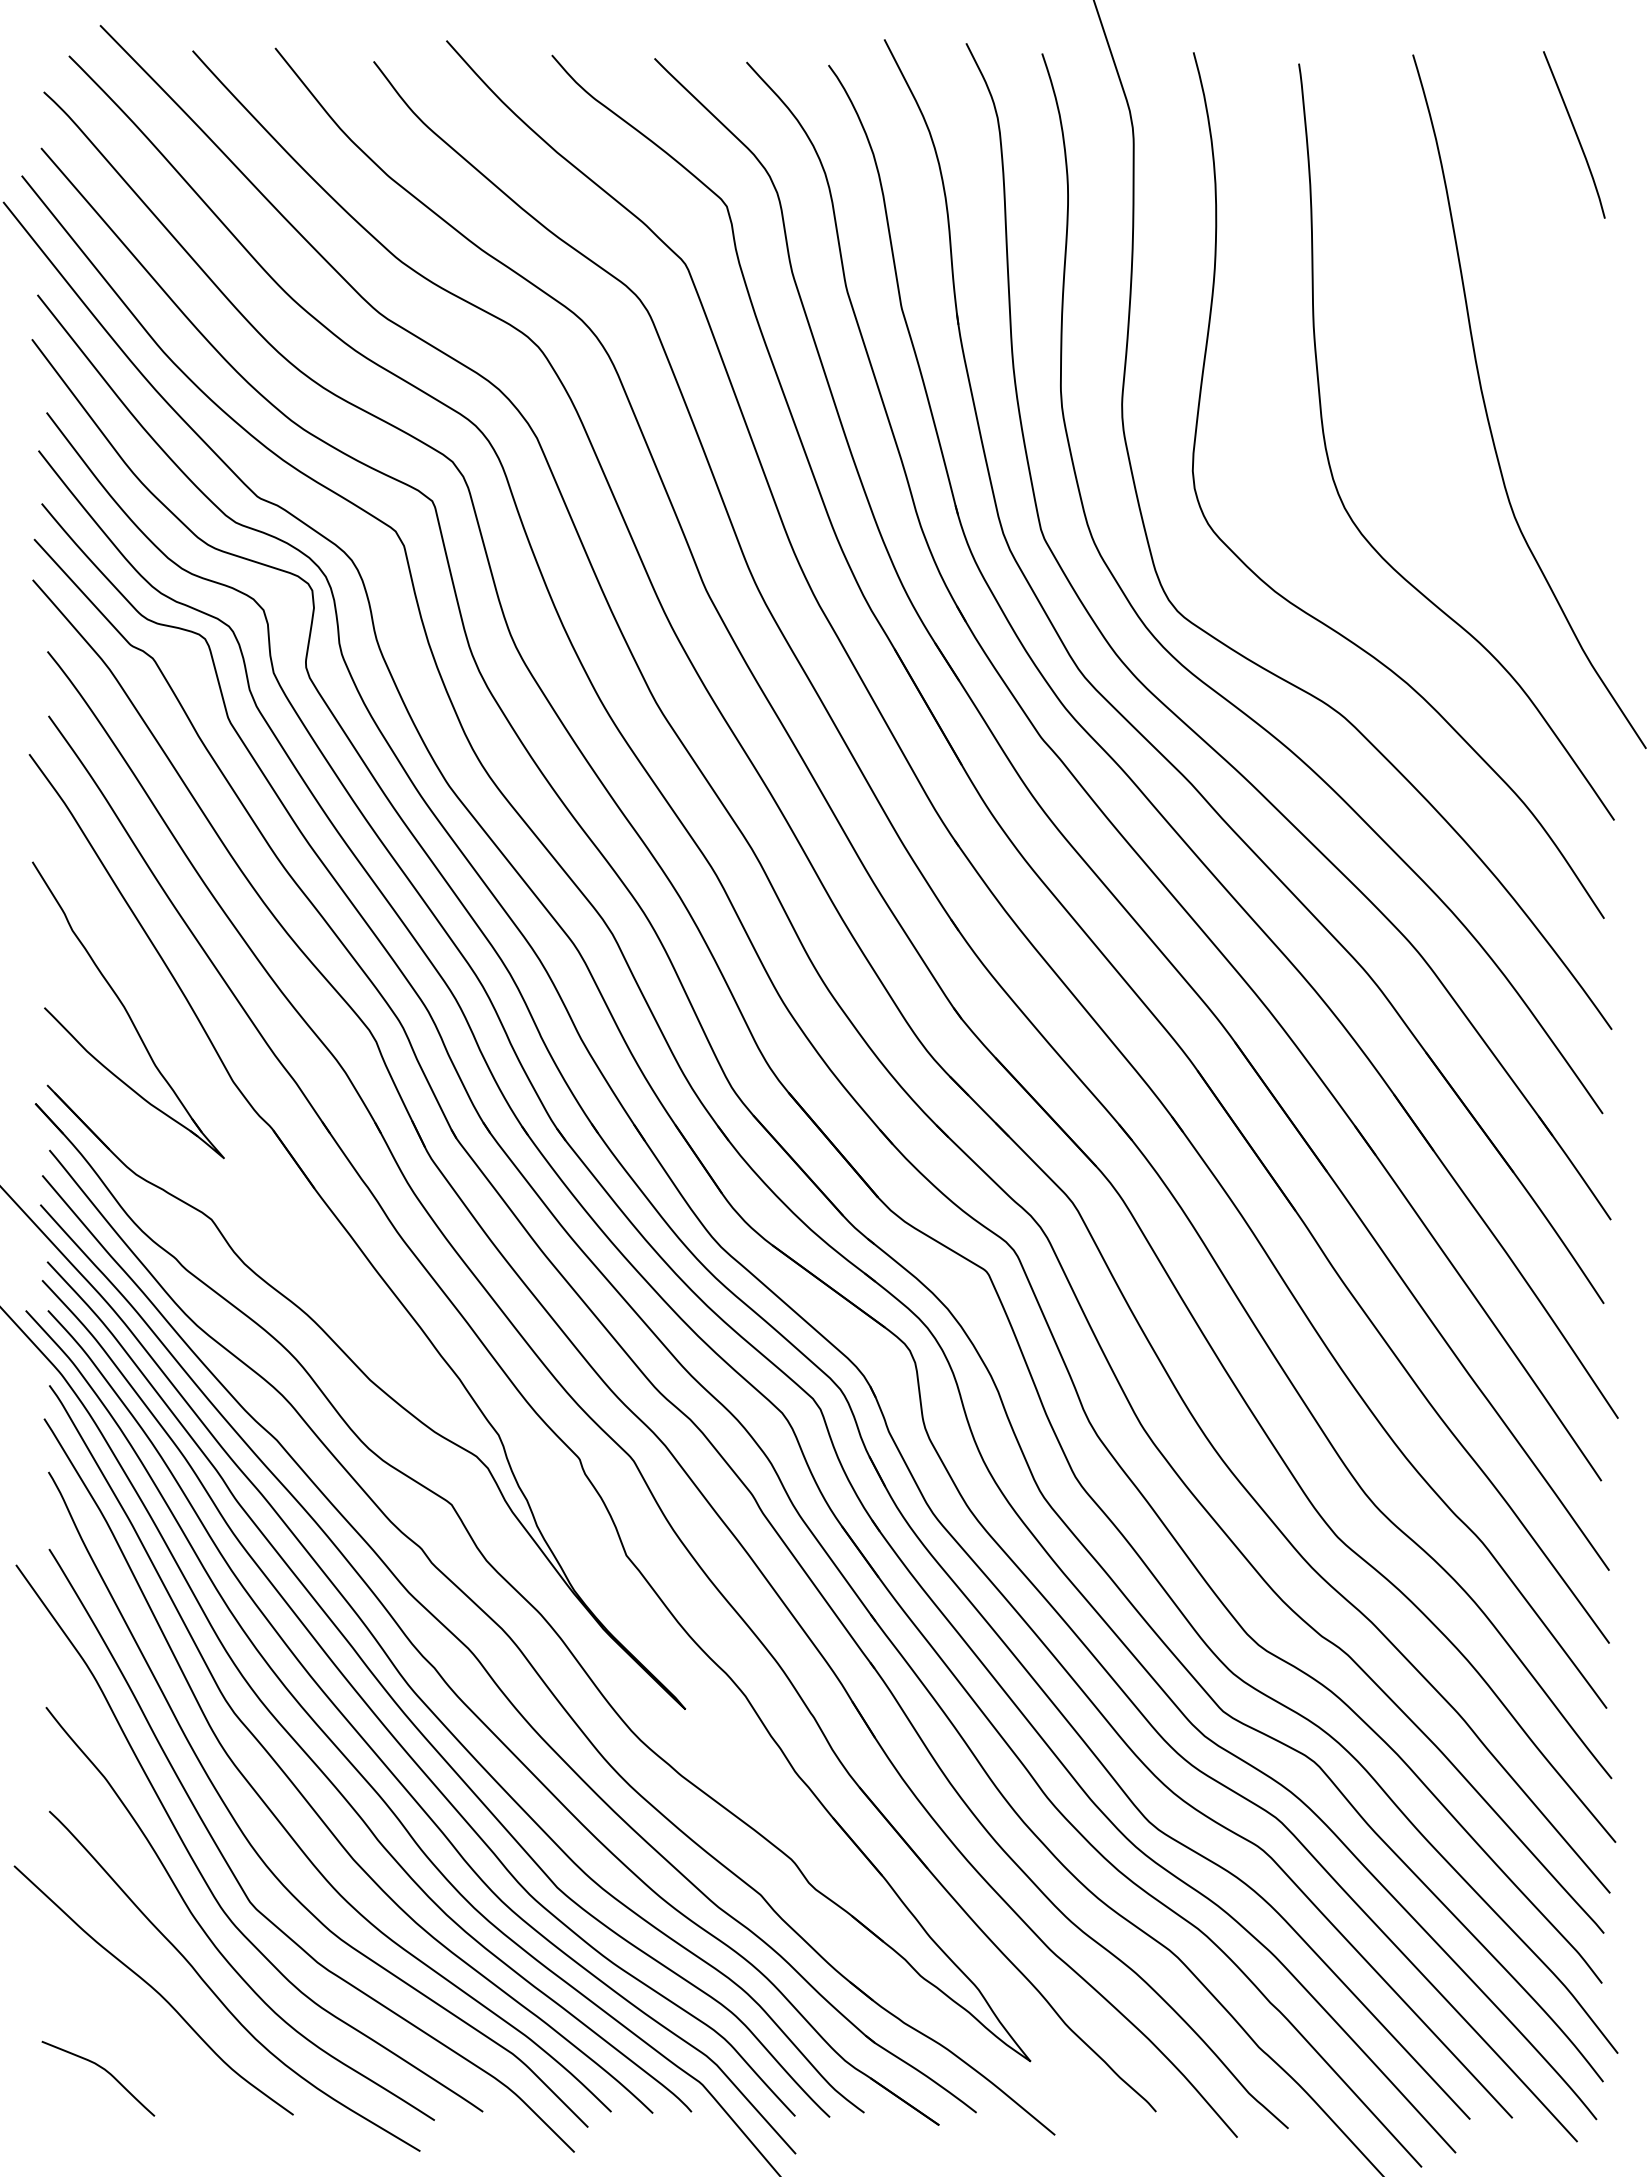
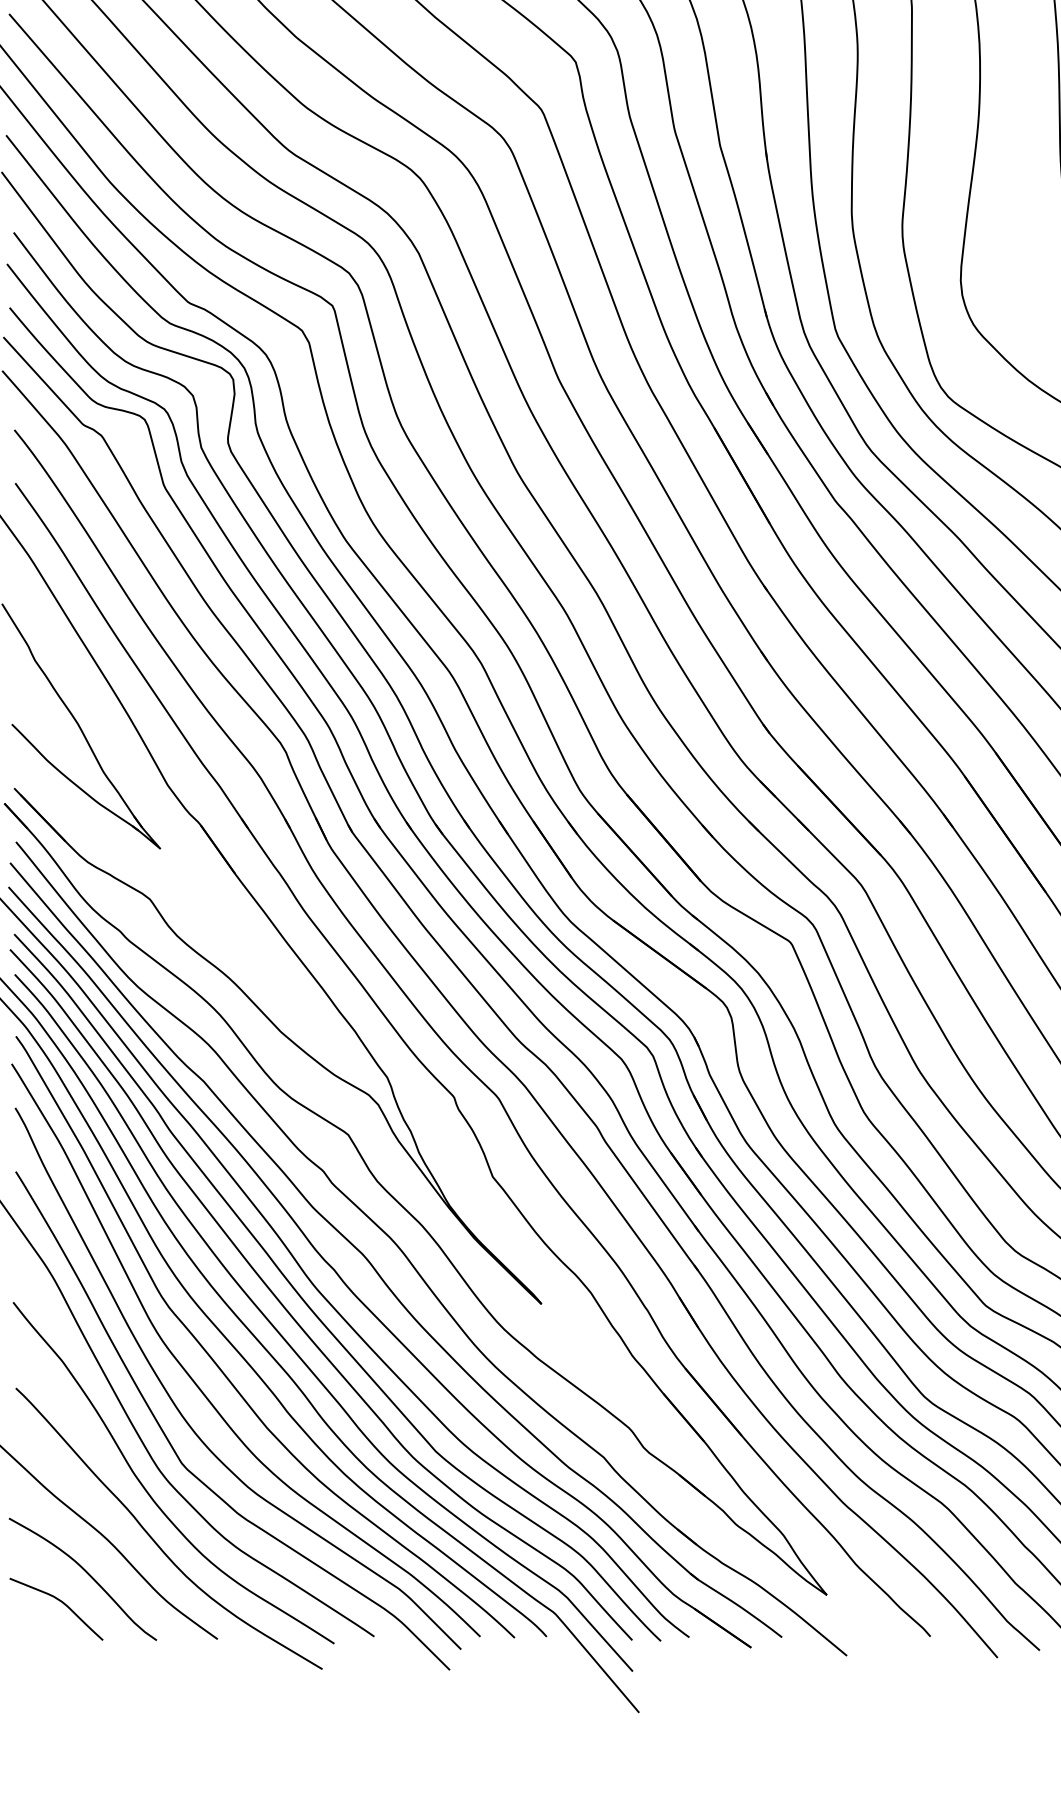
curve: (136, 2036) -> (87, 1574), added

